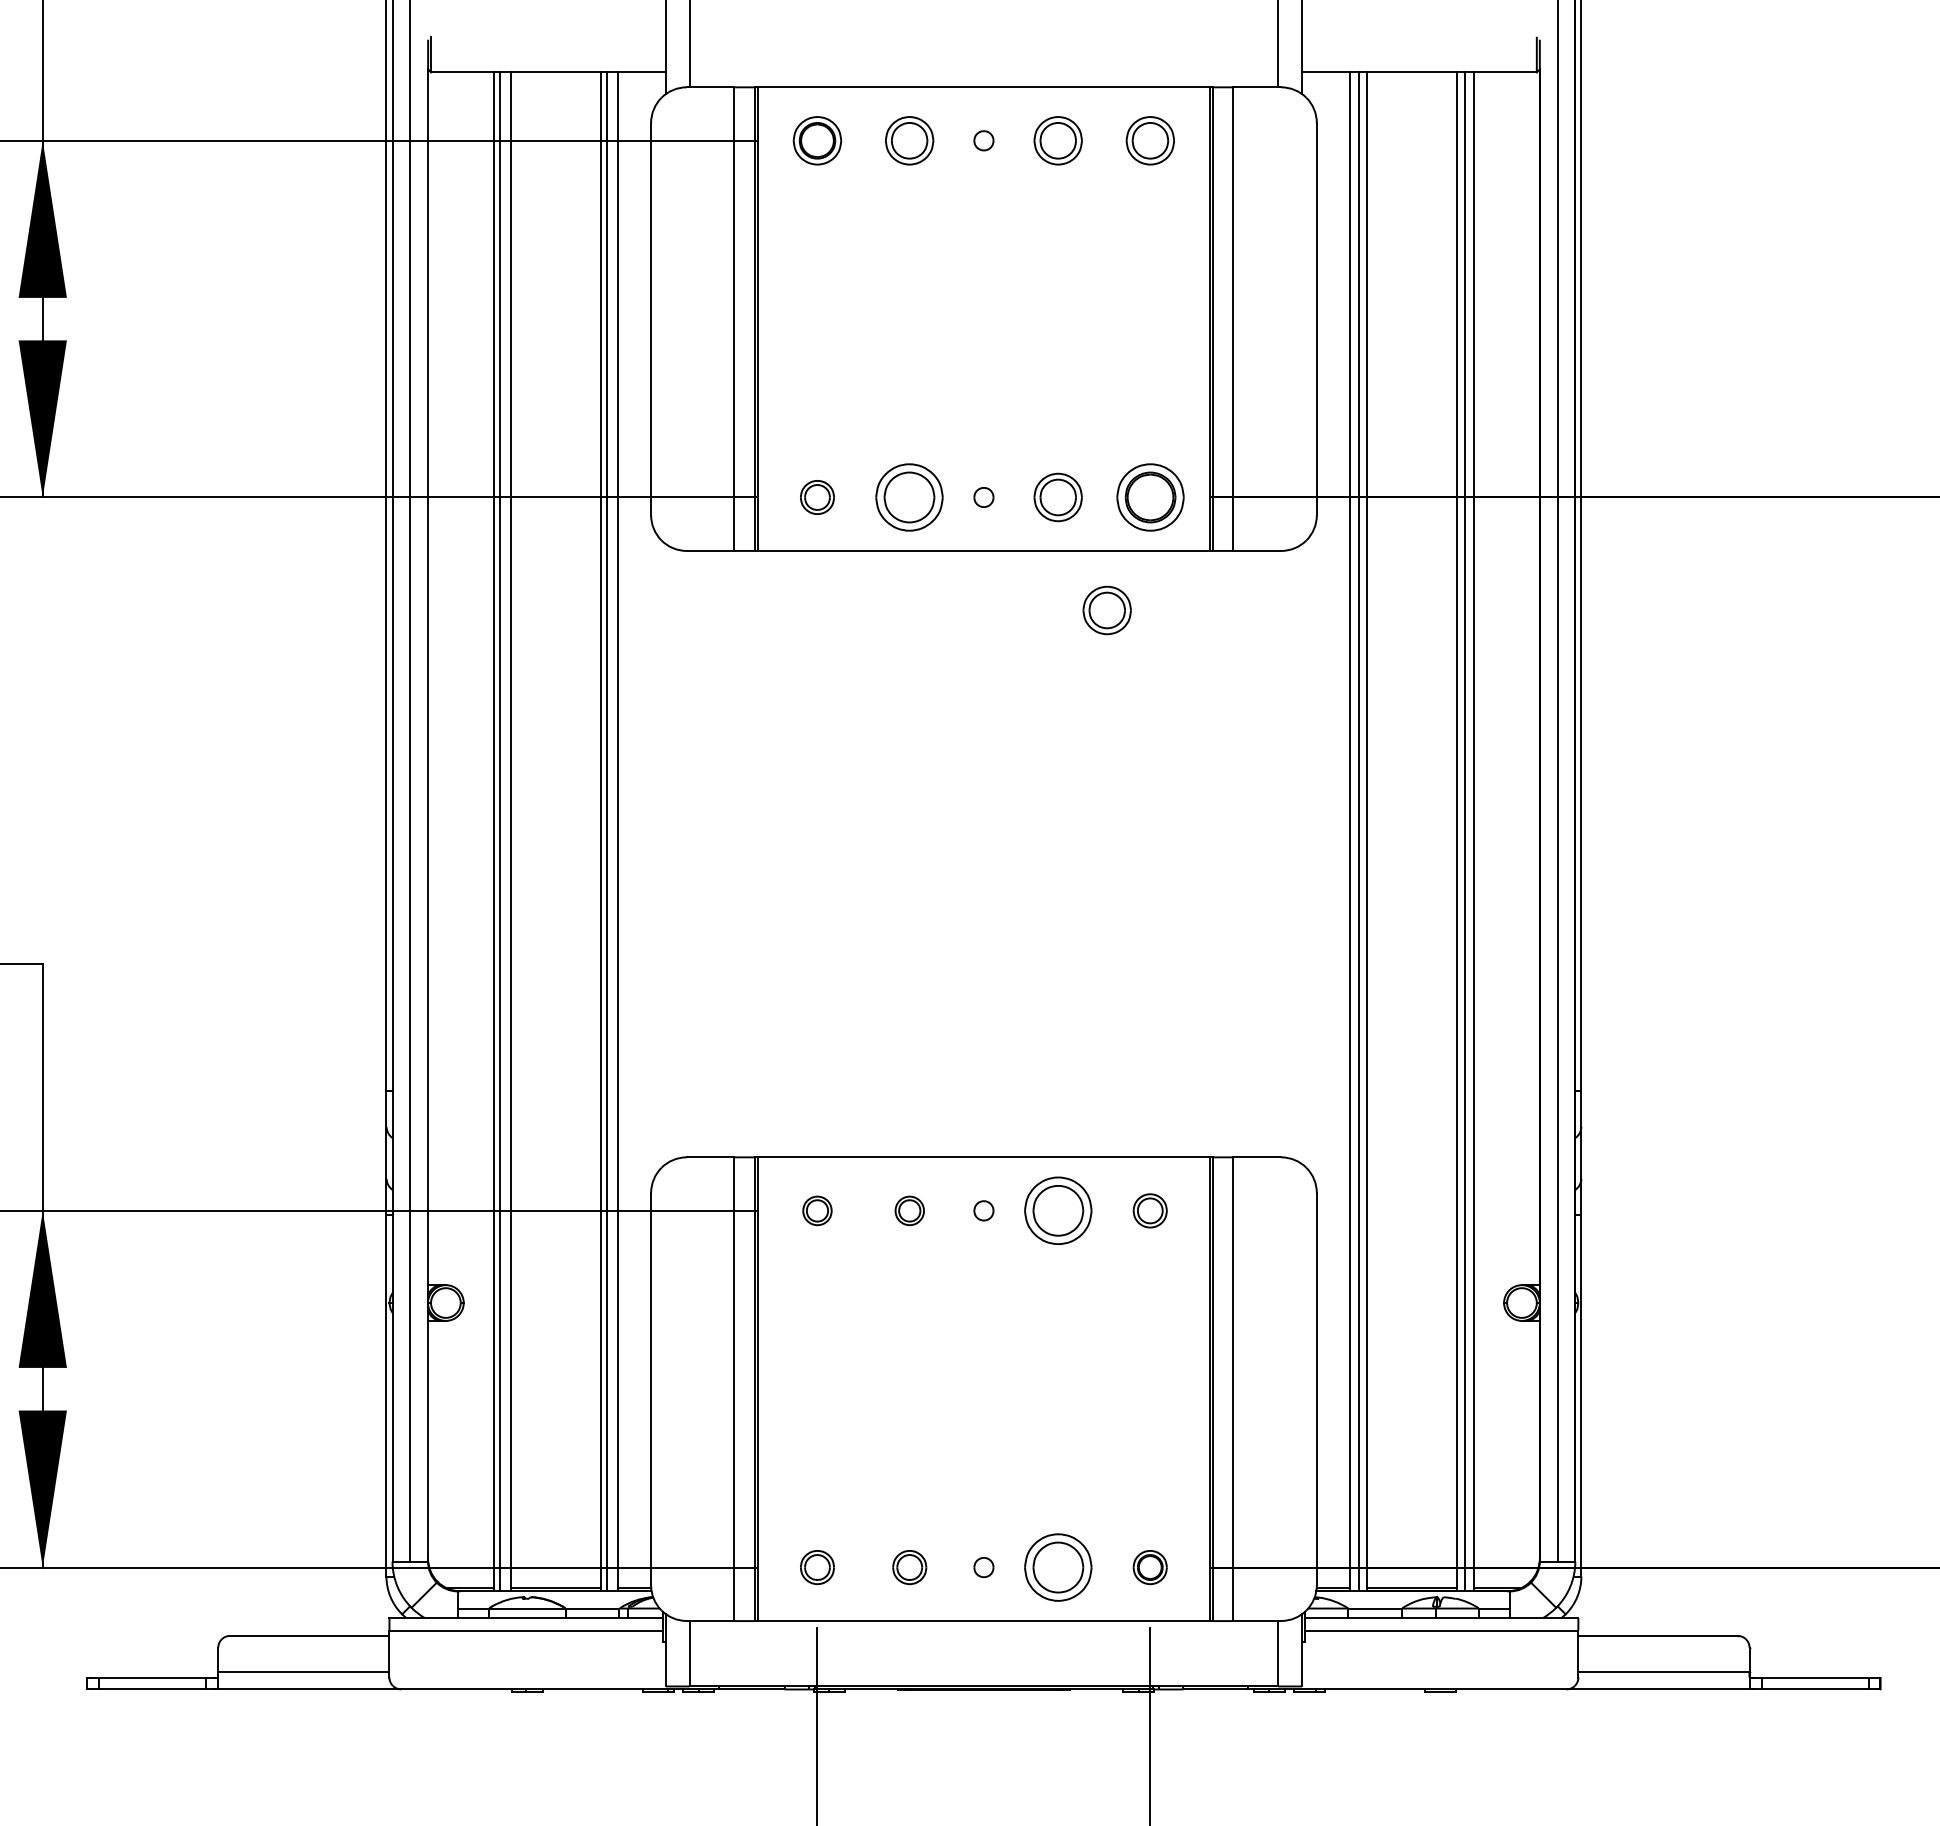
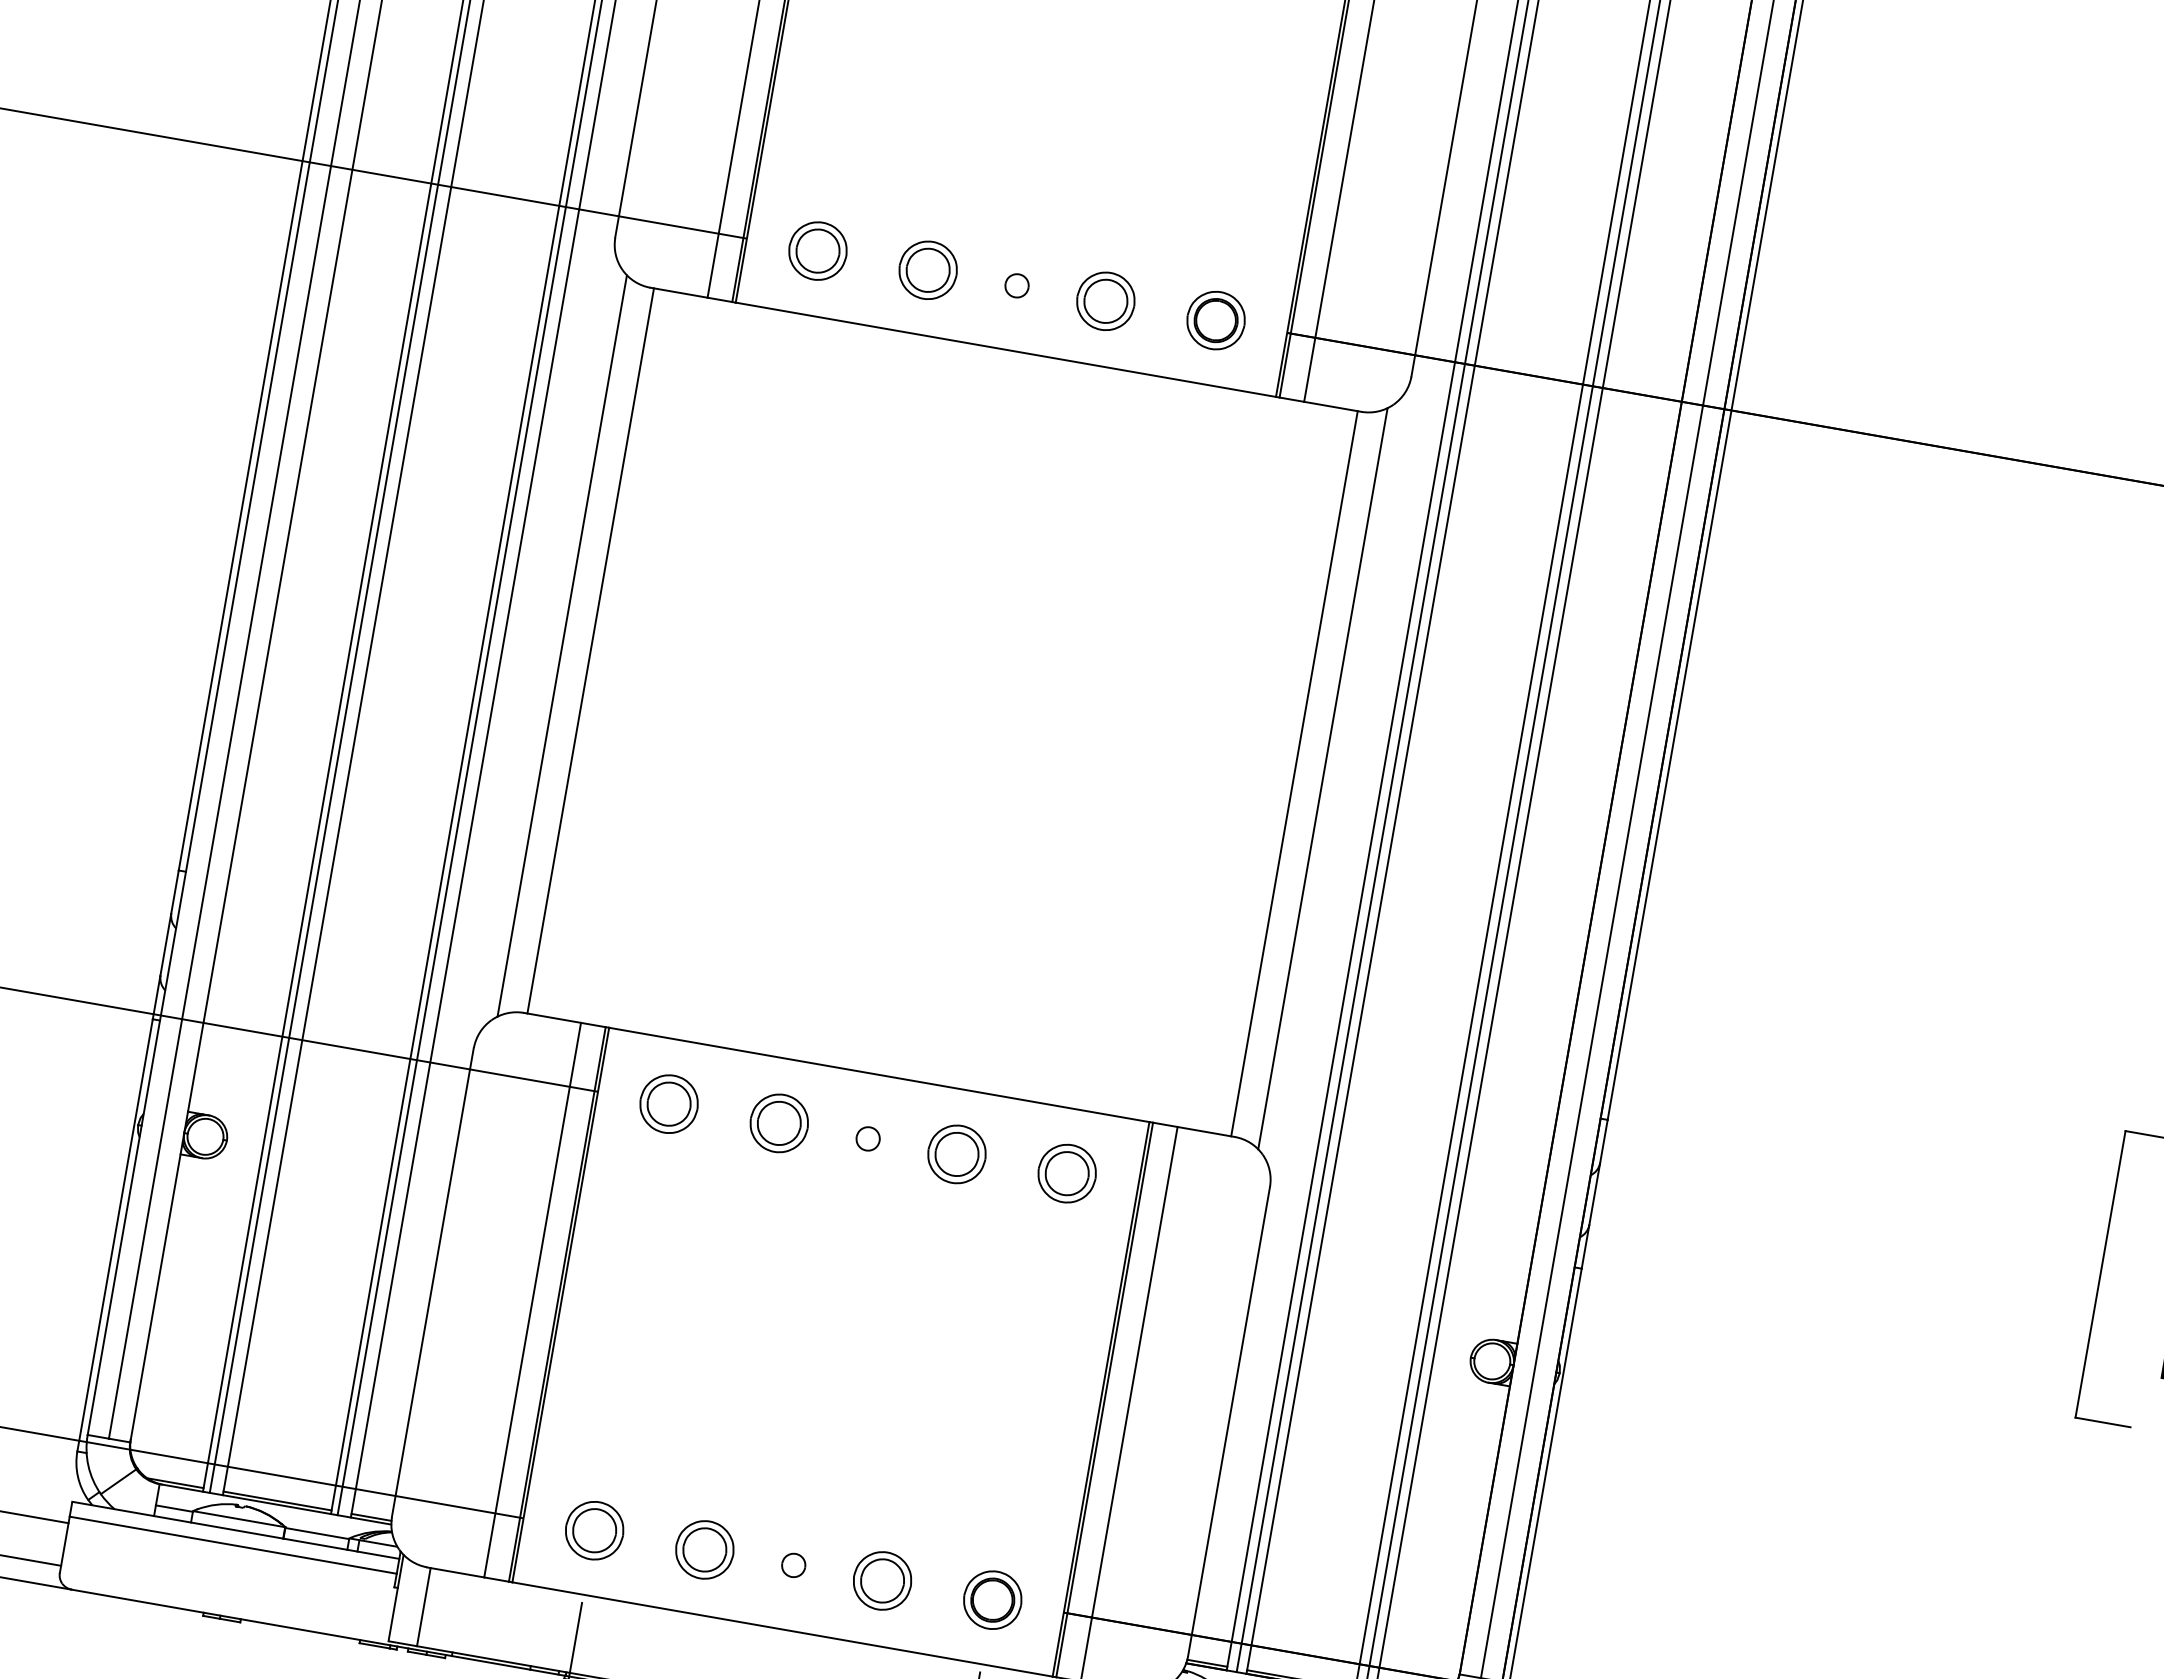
part: (817, 497) -> (818, 251), size x1.43
part: (909, 497) -> (928, 270), size x0.71
part: (1149, 497) -> (1215, 320), size x0.71
part: (1106, 610) -> (1140, 446), removed
line: (689, 853) -> (590, 650), added
line: (1278, 853) -> (1294, 773), added
line: (665, 854) -> (561, 646), added
line: (1301, 854) -> (1322, 779), added
part: (817, 1210) -> (669, 1103), size x1.67
part: (909, 1210) -> (779, 1122), size x1.67
part: (1057, 1210) -> (956, 1153), size x0.71
part: (1149, 1210) -> (1066, 1173), size x1.43
part: (817, 1567) -> (594, 1530), size x1.43
part: (909, 1567) -> (704, 1549), size x1.43
part: (1057, 1567) -> (881, 1580), size x0.71
part: (1149, 1567) -> (991, 1599), size x1.43

